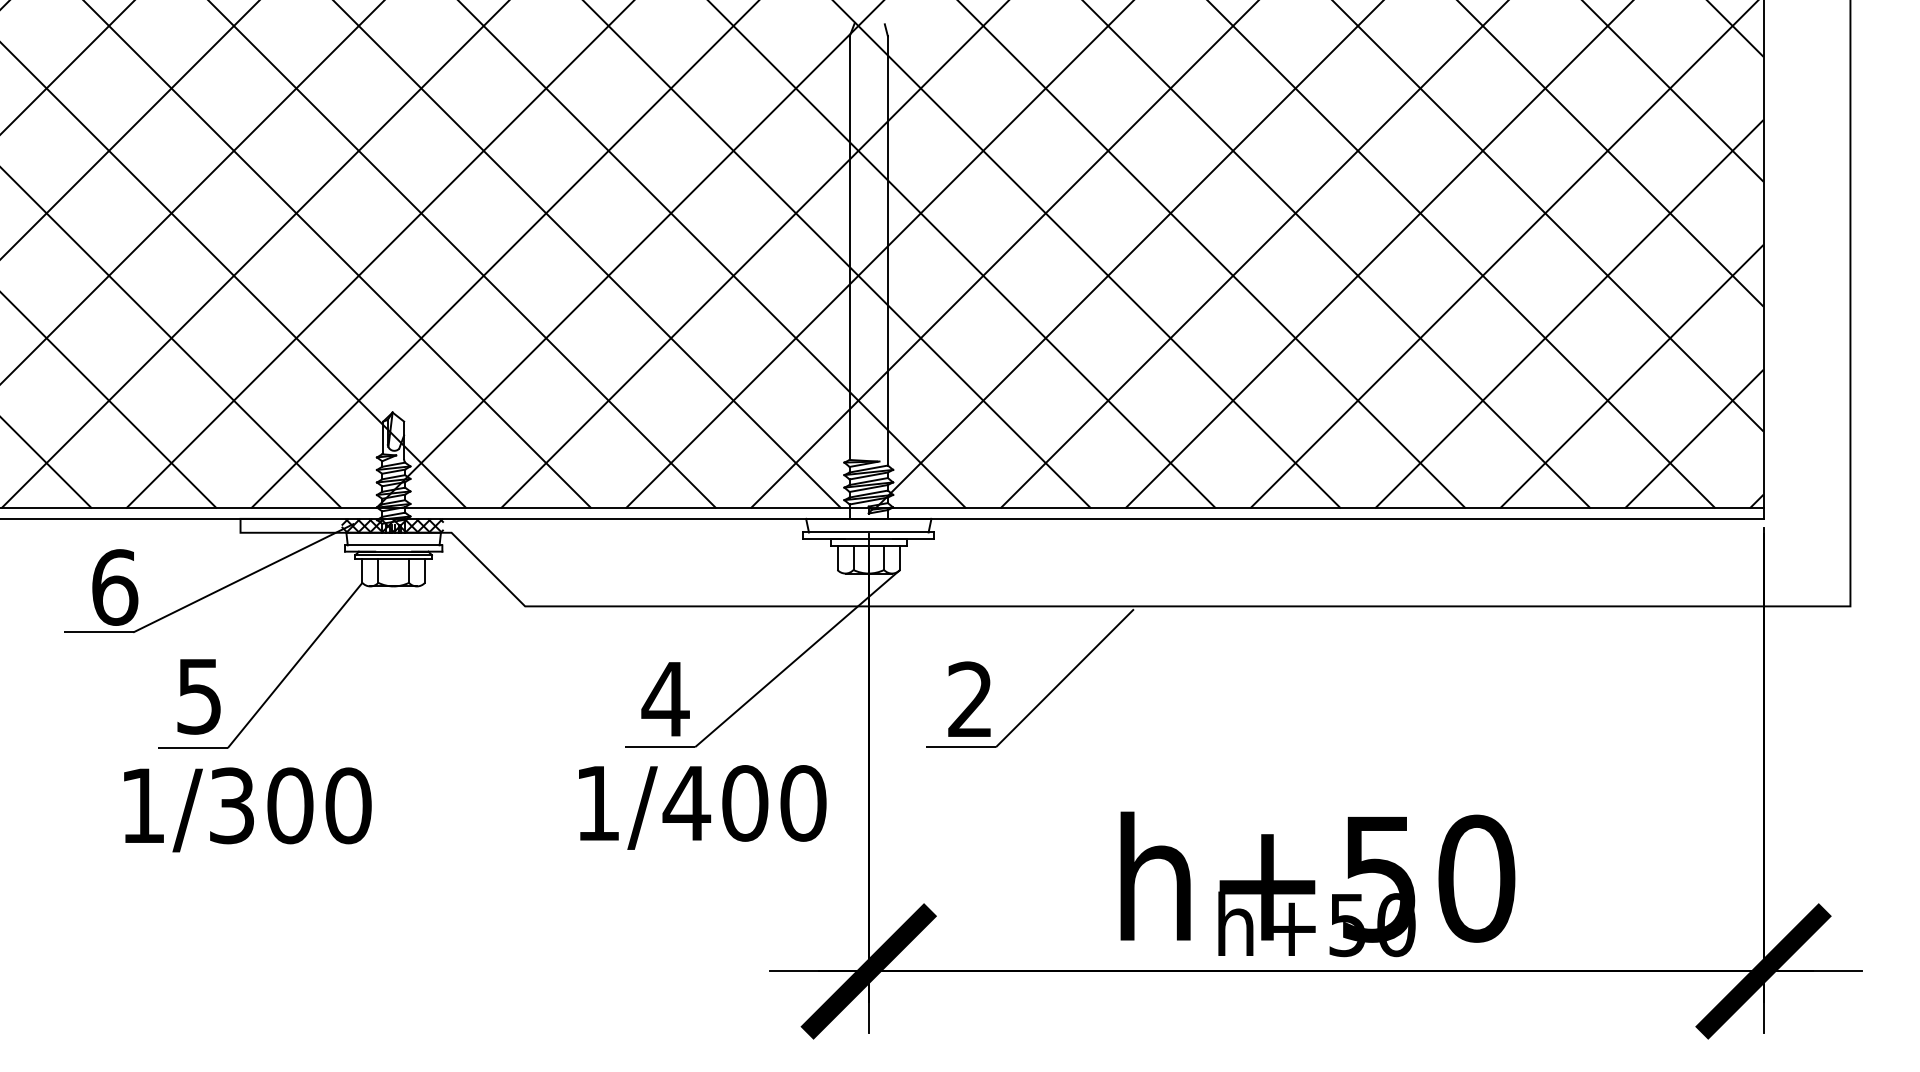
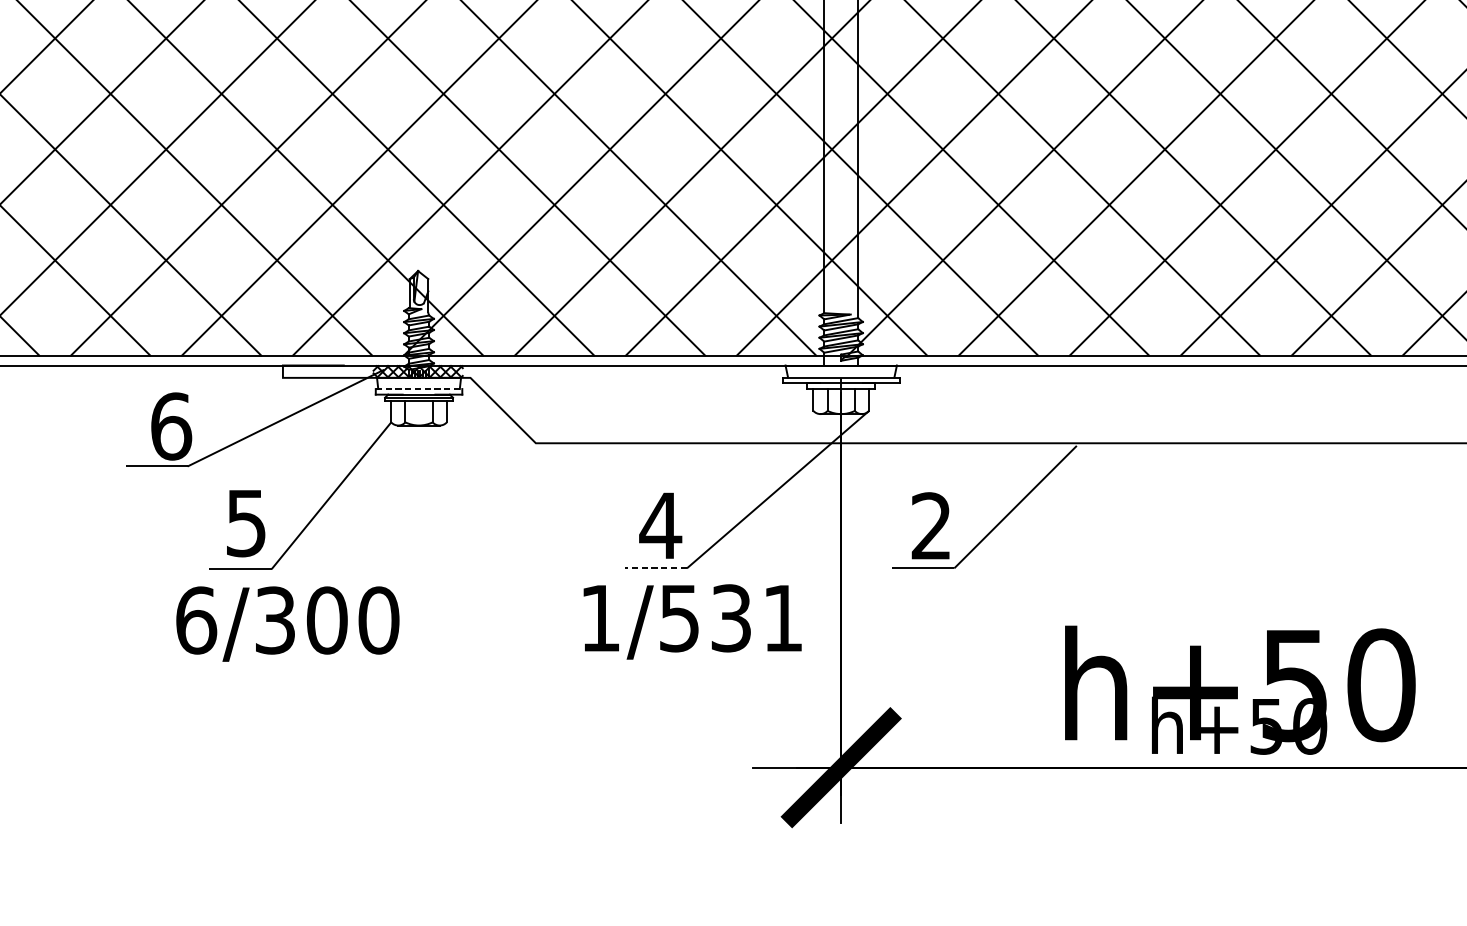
line: (393, 545) -> (418, 389), solid -> dashed
line: (659, 747) -> (655, 568), solid -> dashed
text: (744, 803) -> (730, 618), 1/400 -> 1/531
text: (143, 805) -> (196, 620), 1/300 -> 6/300

